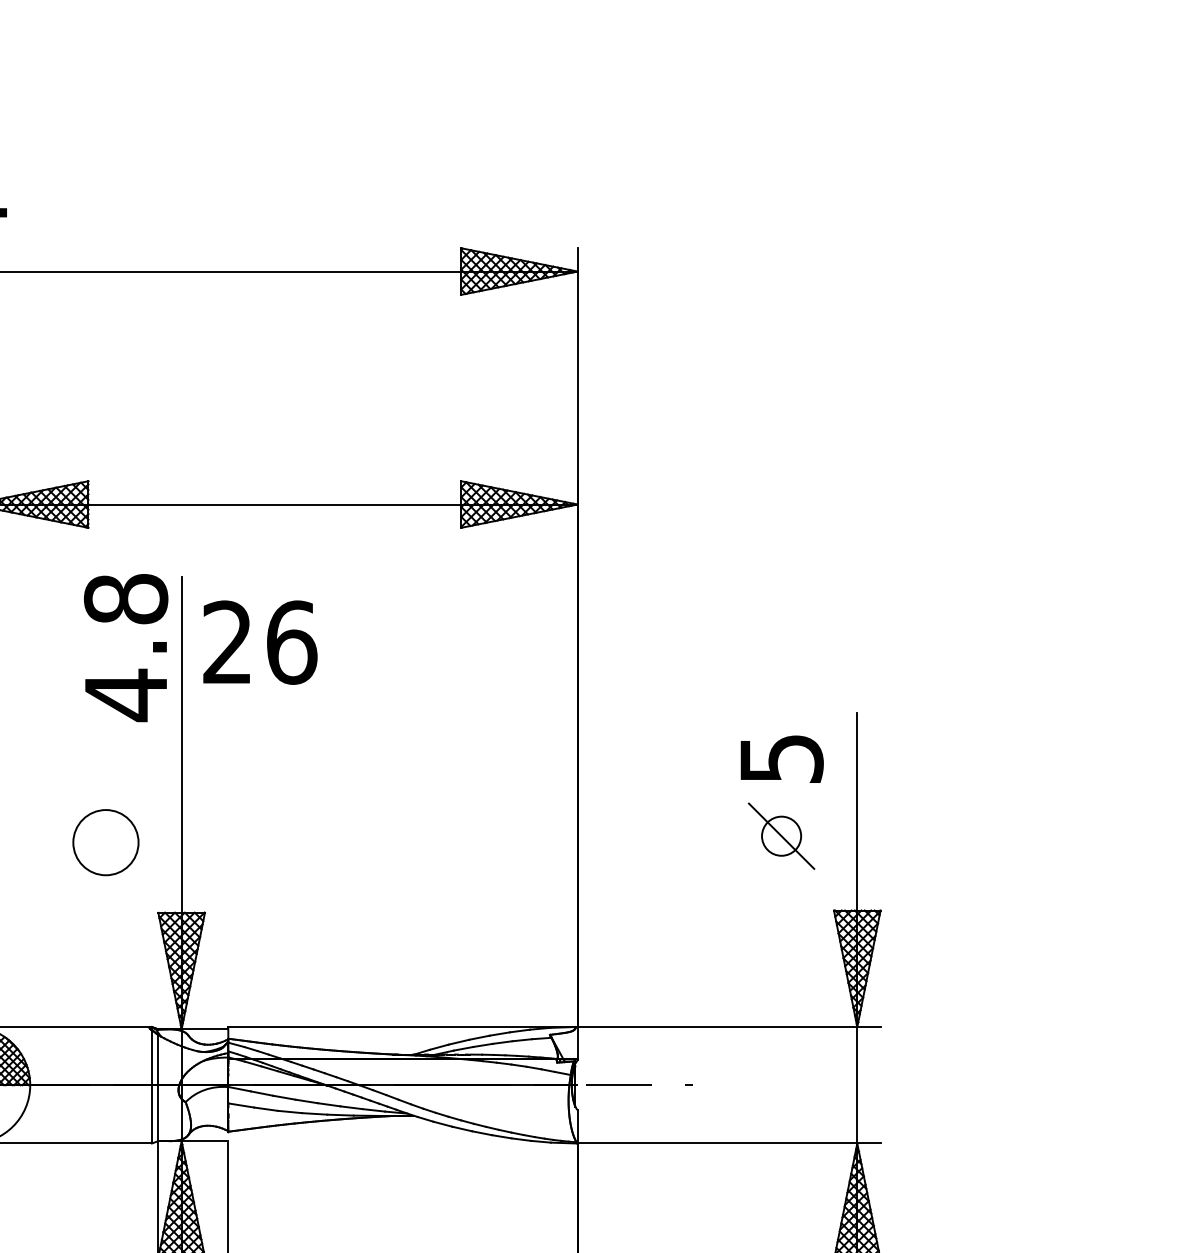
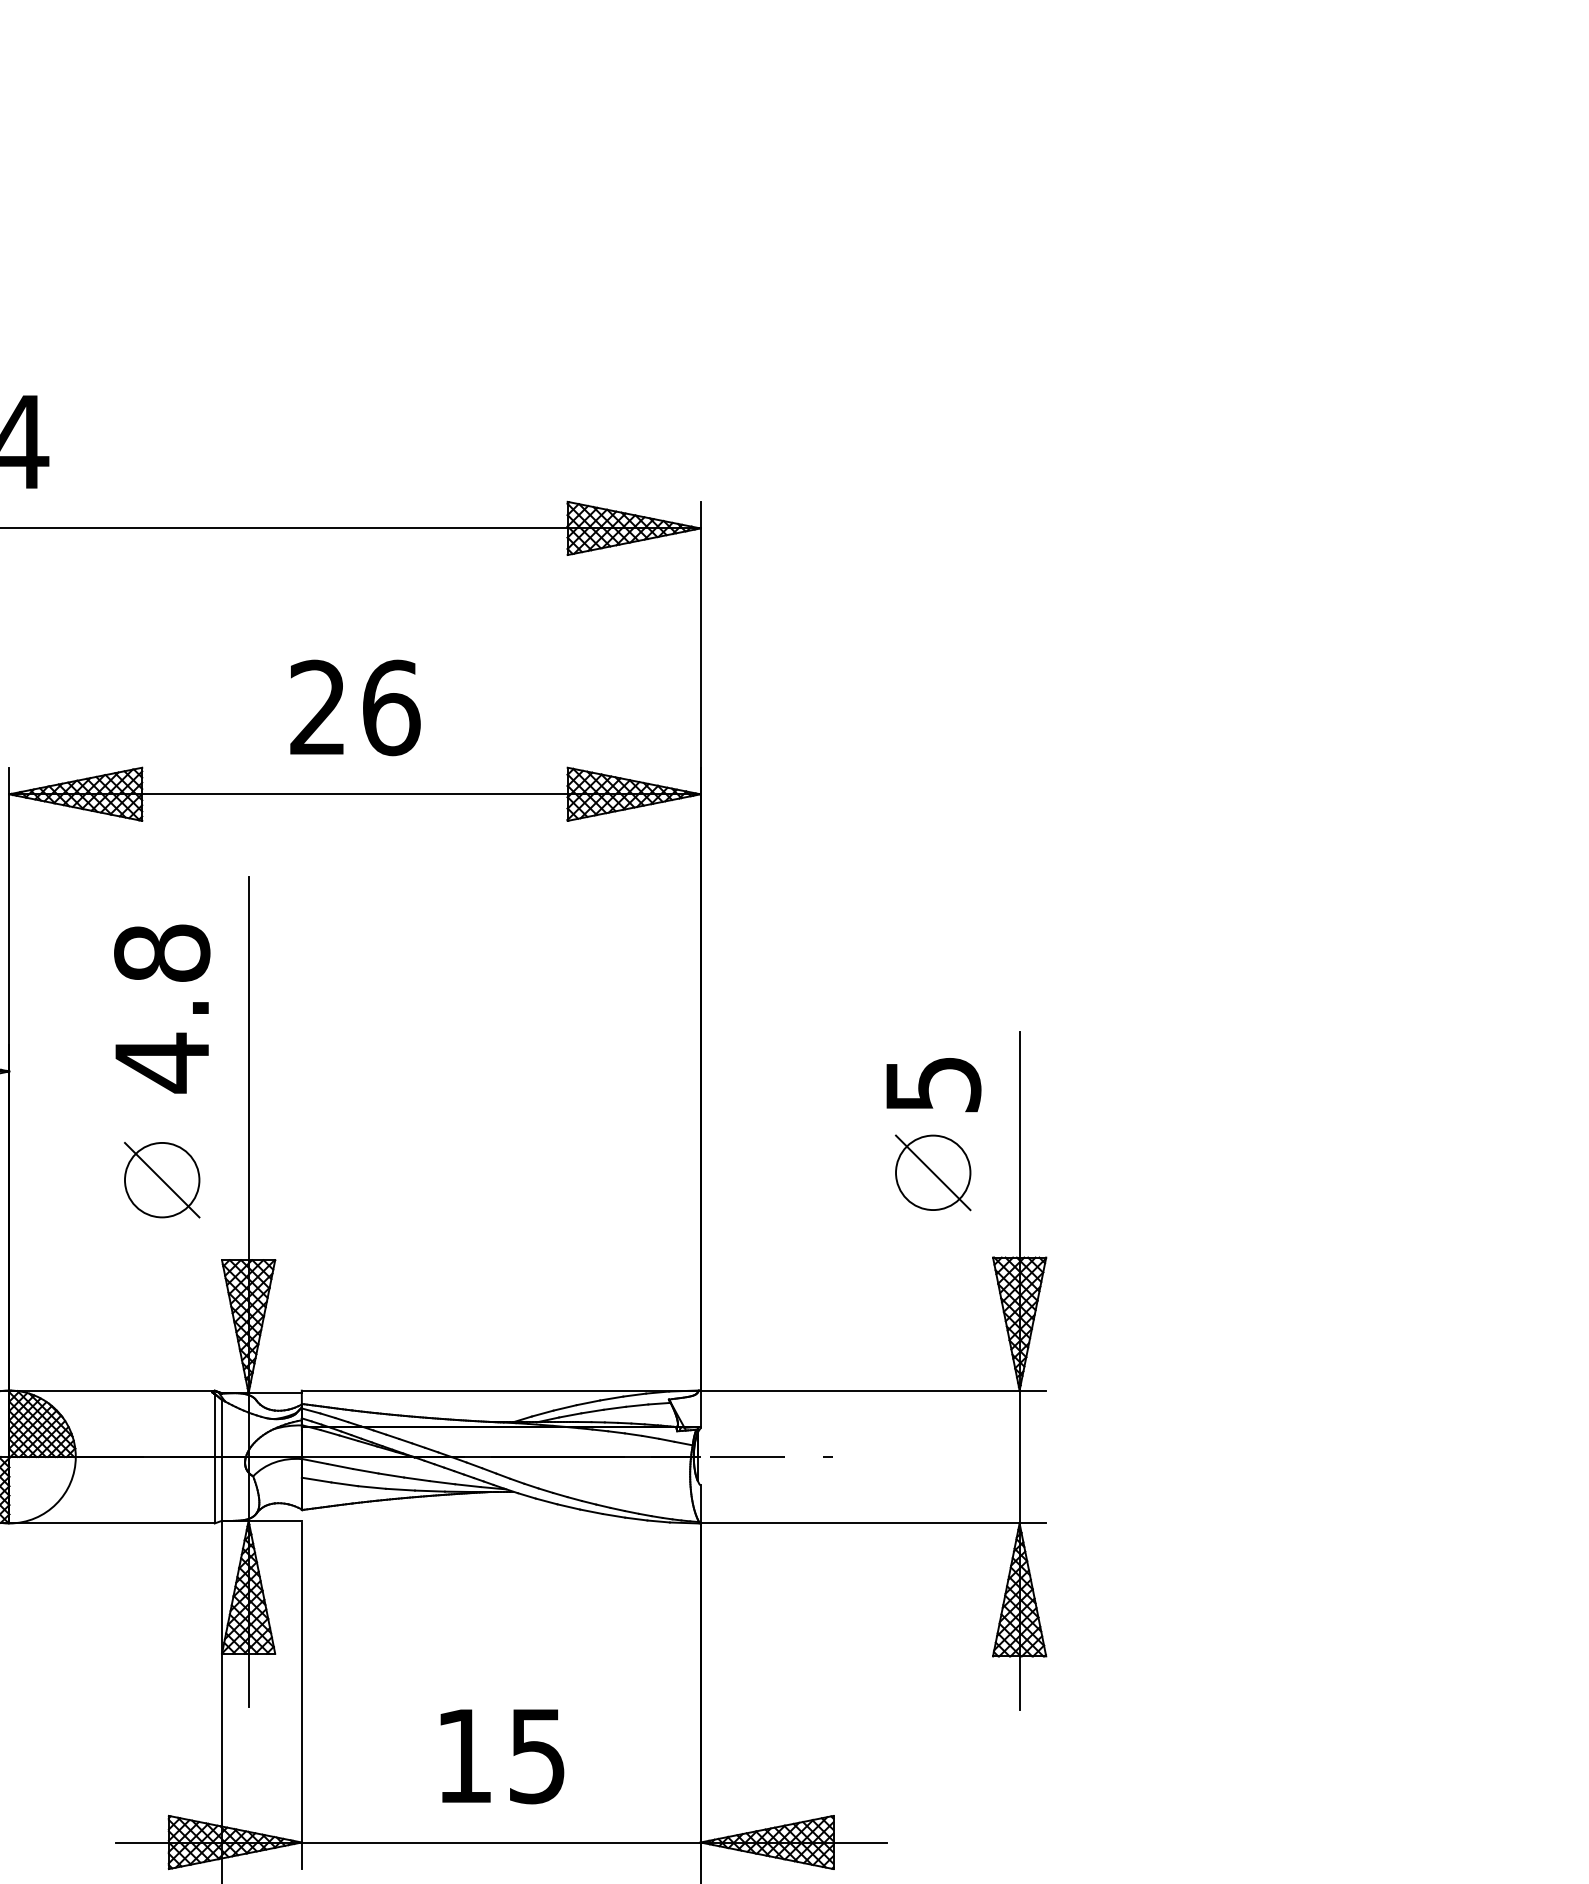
text: (260, 642) -> (355, 707), moved
text: (126, 647) -> (162, 1008), moved
circle: (781, 835) -> (933, 1172), size x1.67
line: (105, 842) -> (161, 1179), added

